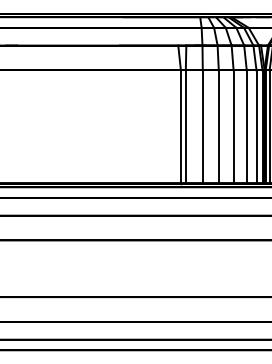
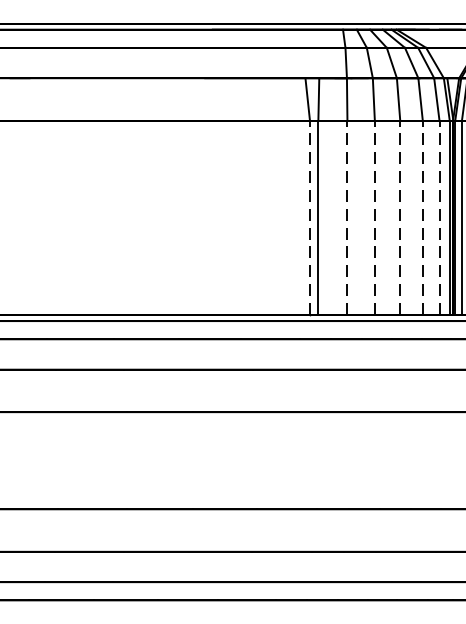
line: (180, 127) -> (309, 218), solid -> dashed
line: (202, 127) -> (346, 218), solid -> dashed
line: (218, 127) -> (374, 218), solid -> dashed
line: (233, 127) -> (400, 218), solid -> dashed
line: (246, 127) -> (422, 218), solid -> dashed
line: (256, 127) -> (439, 218), solid -> dashed

